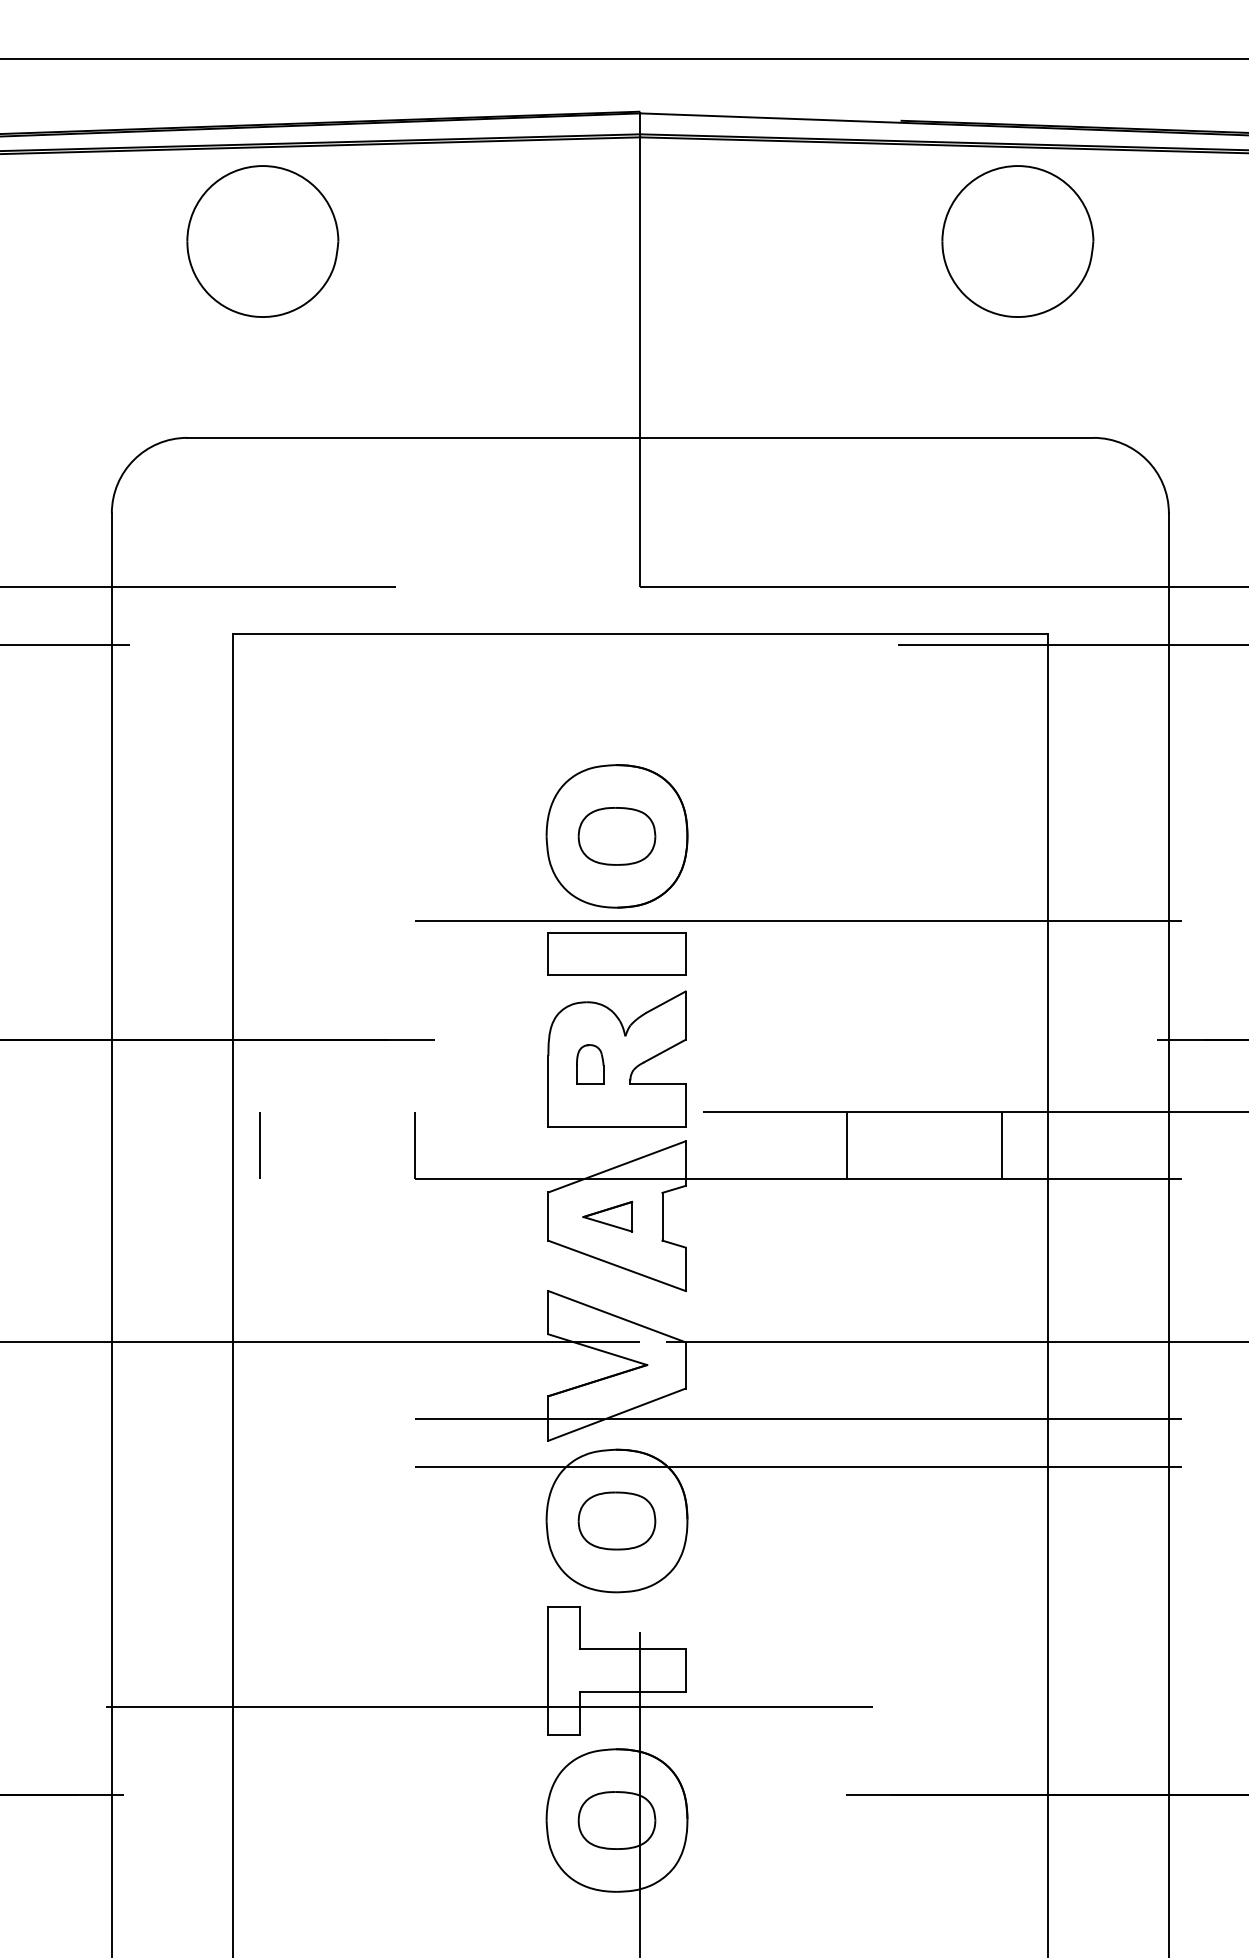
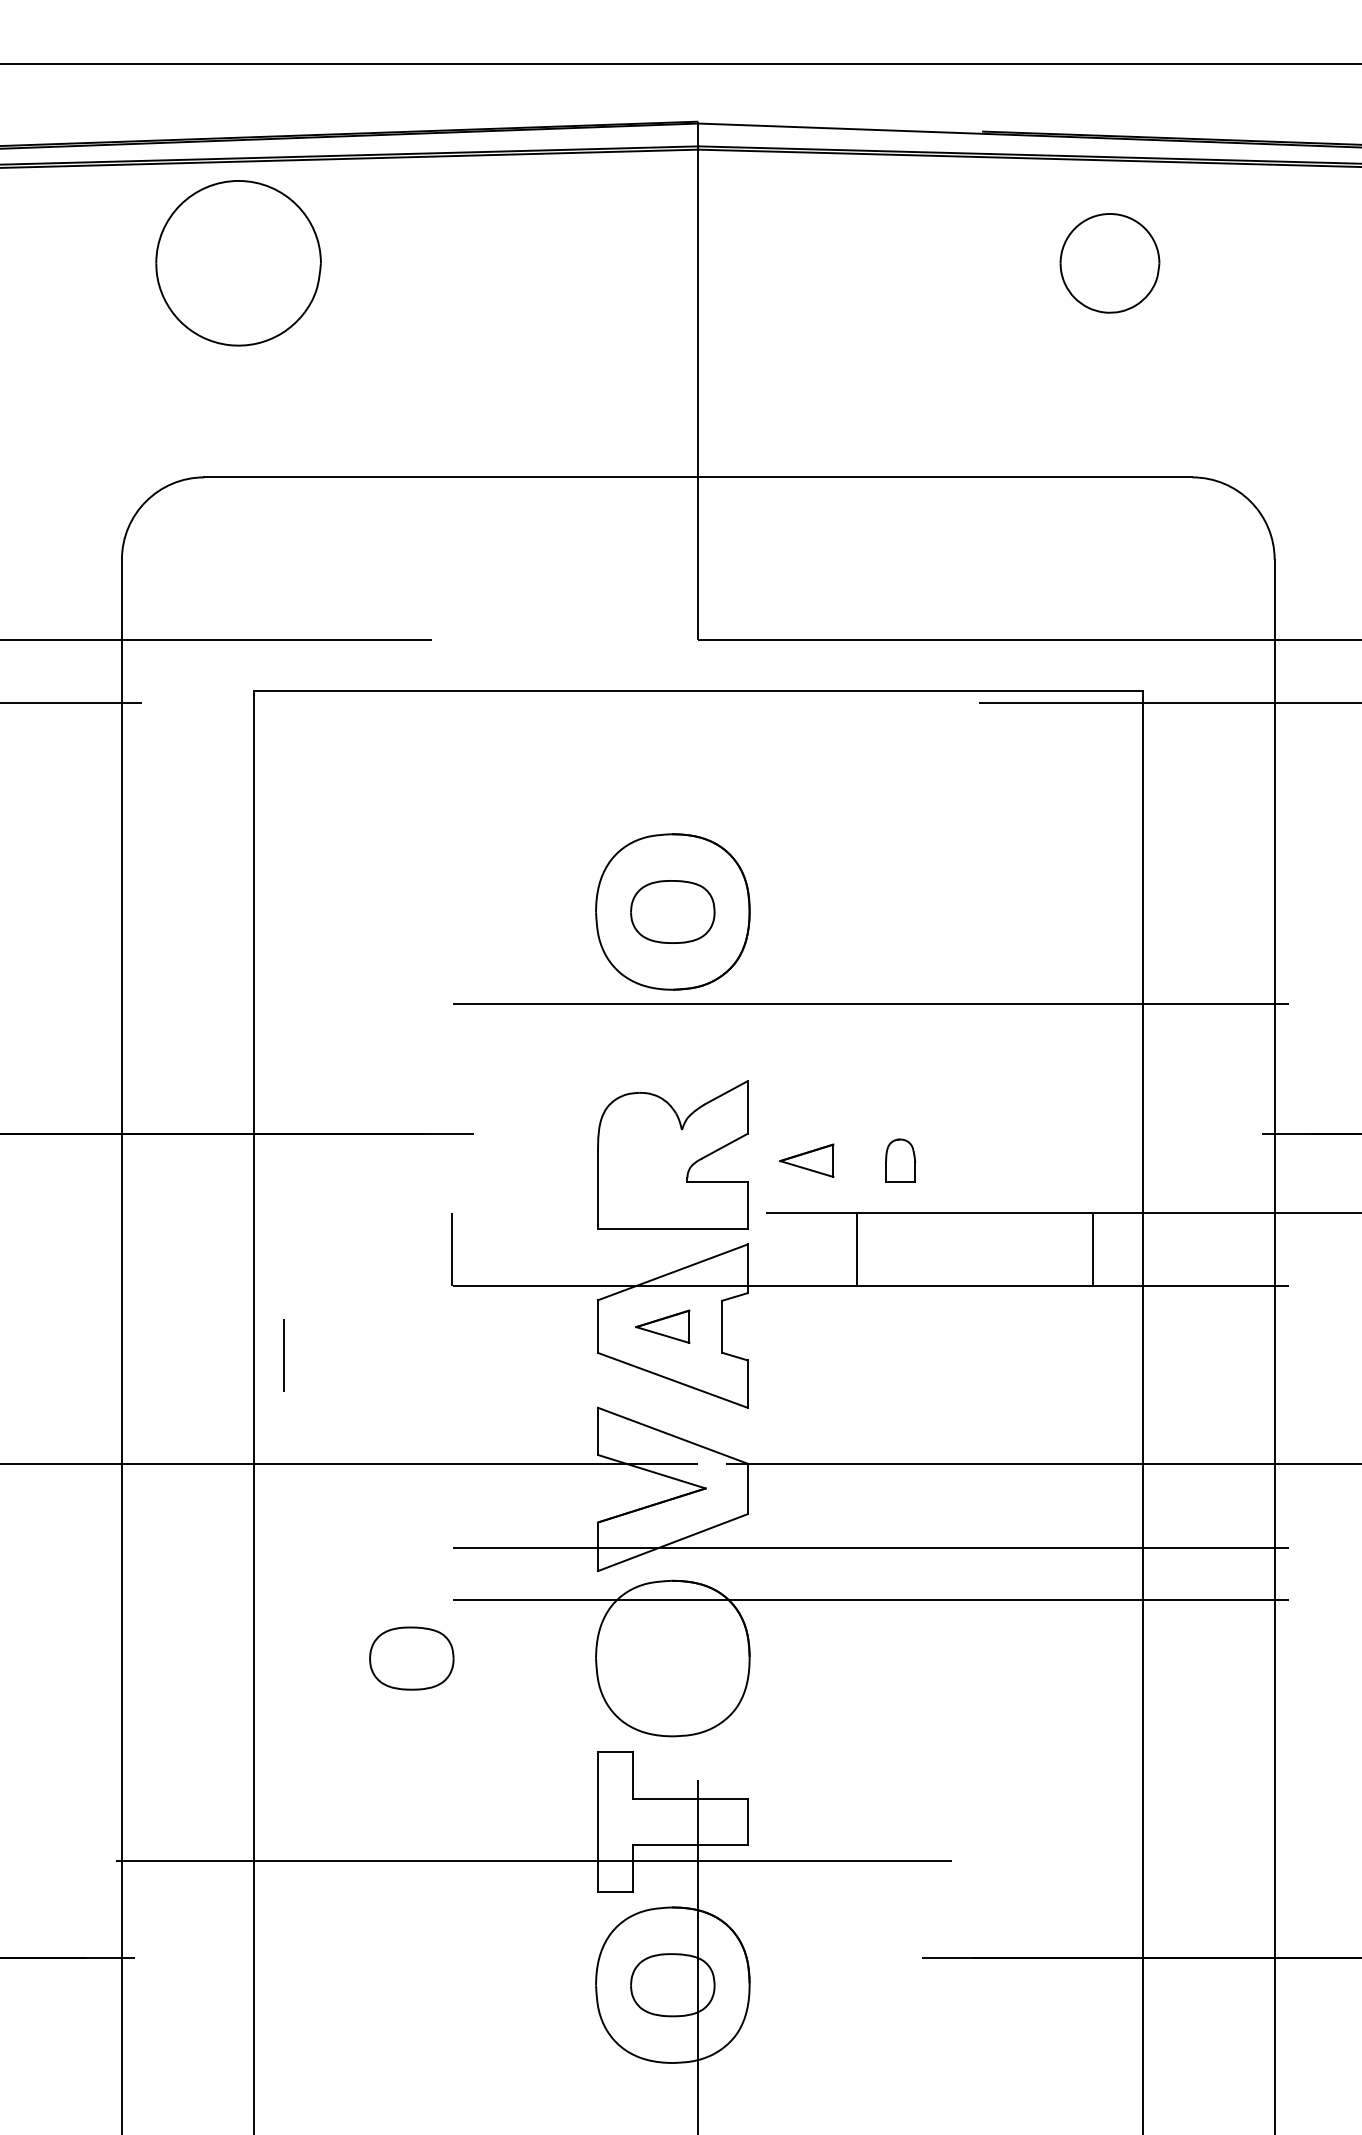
part: (262, 241) -> (238, 263), moved
part: (1017, 241) -> (1109, 263), size x0.6
part: (616, 954) -> (672, 1040), removed
part: (590, 1064) -> (900, 1160), moved
part: (739, 1064) -> (806, 1160), added
line: (259, 1145) -> (283, 1355), moved
line: (846, 1145) -> (856, 1249), moved
part: (616, 1520) -> (411, 1658), moved

